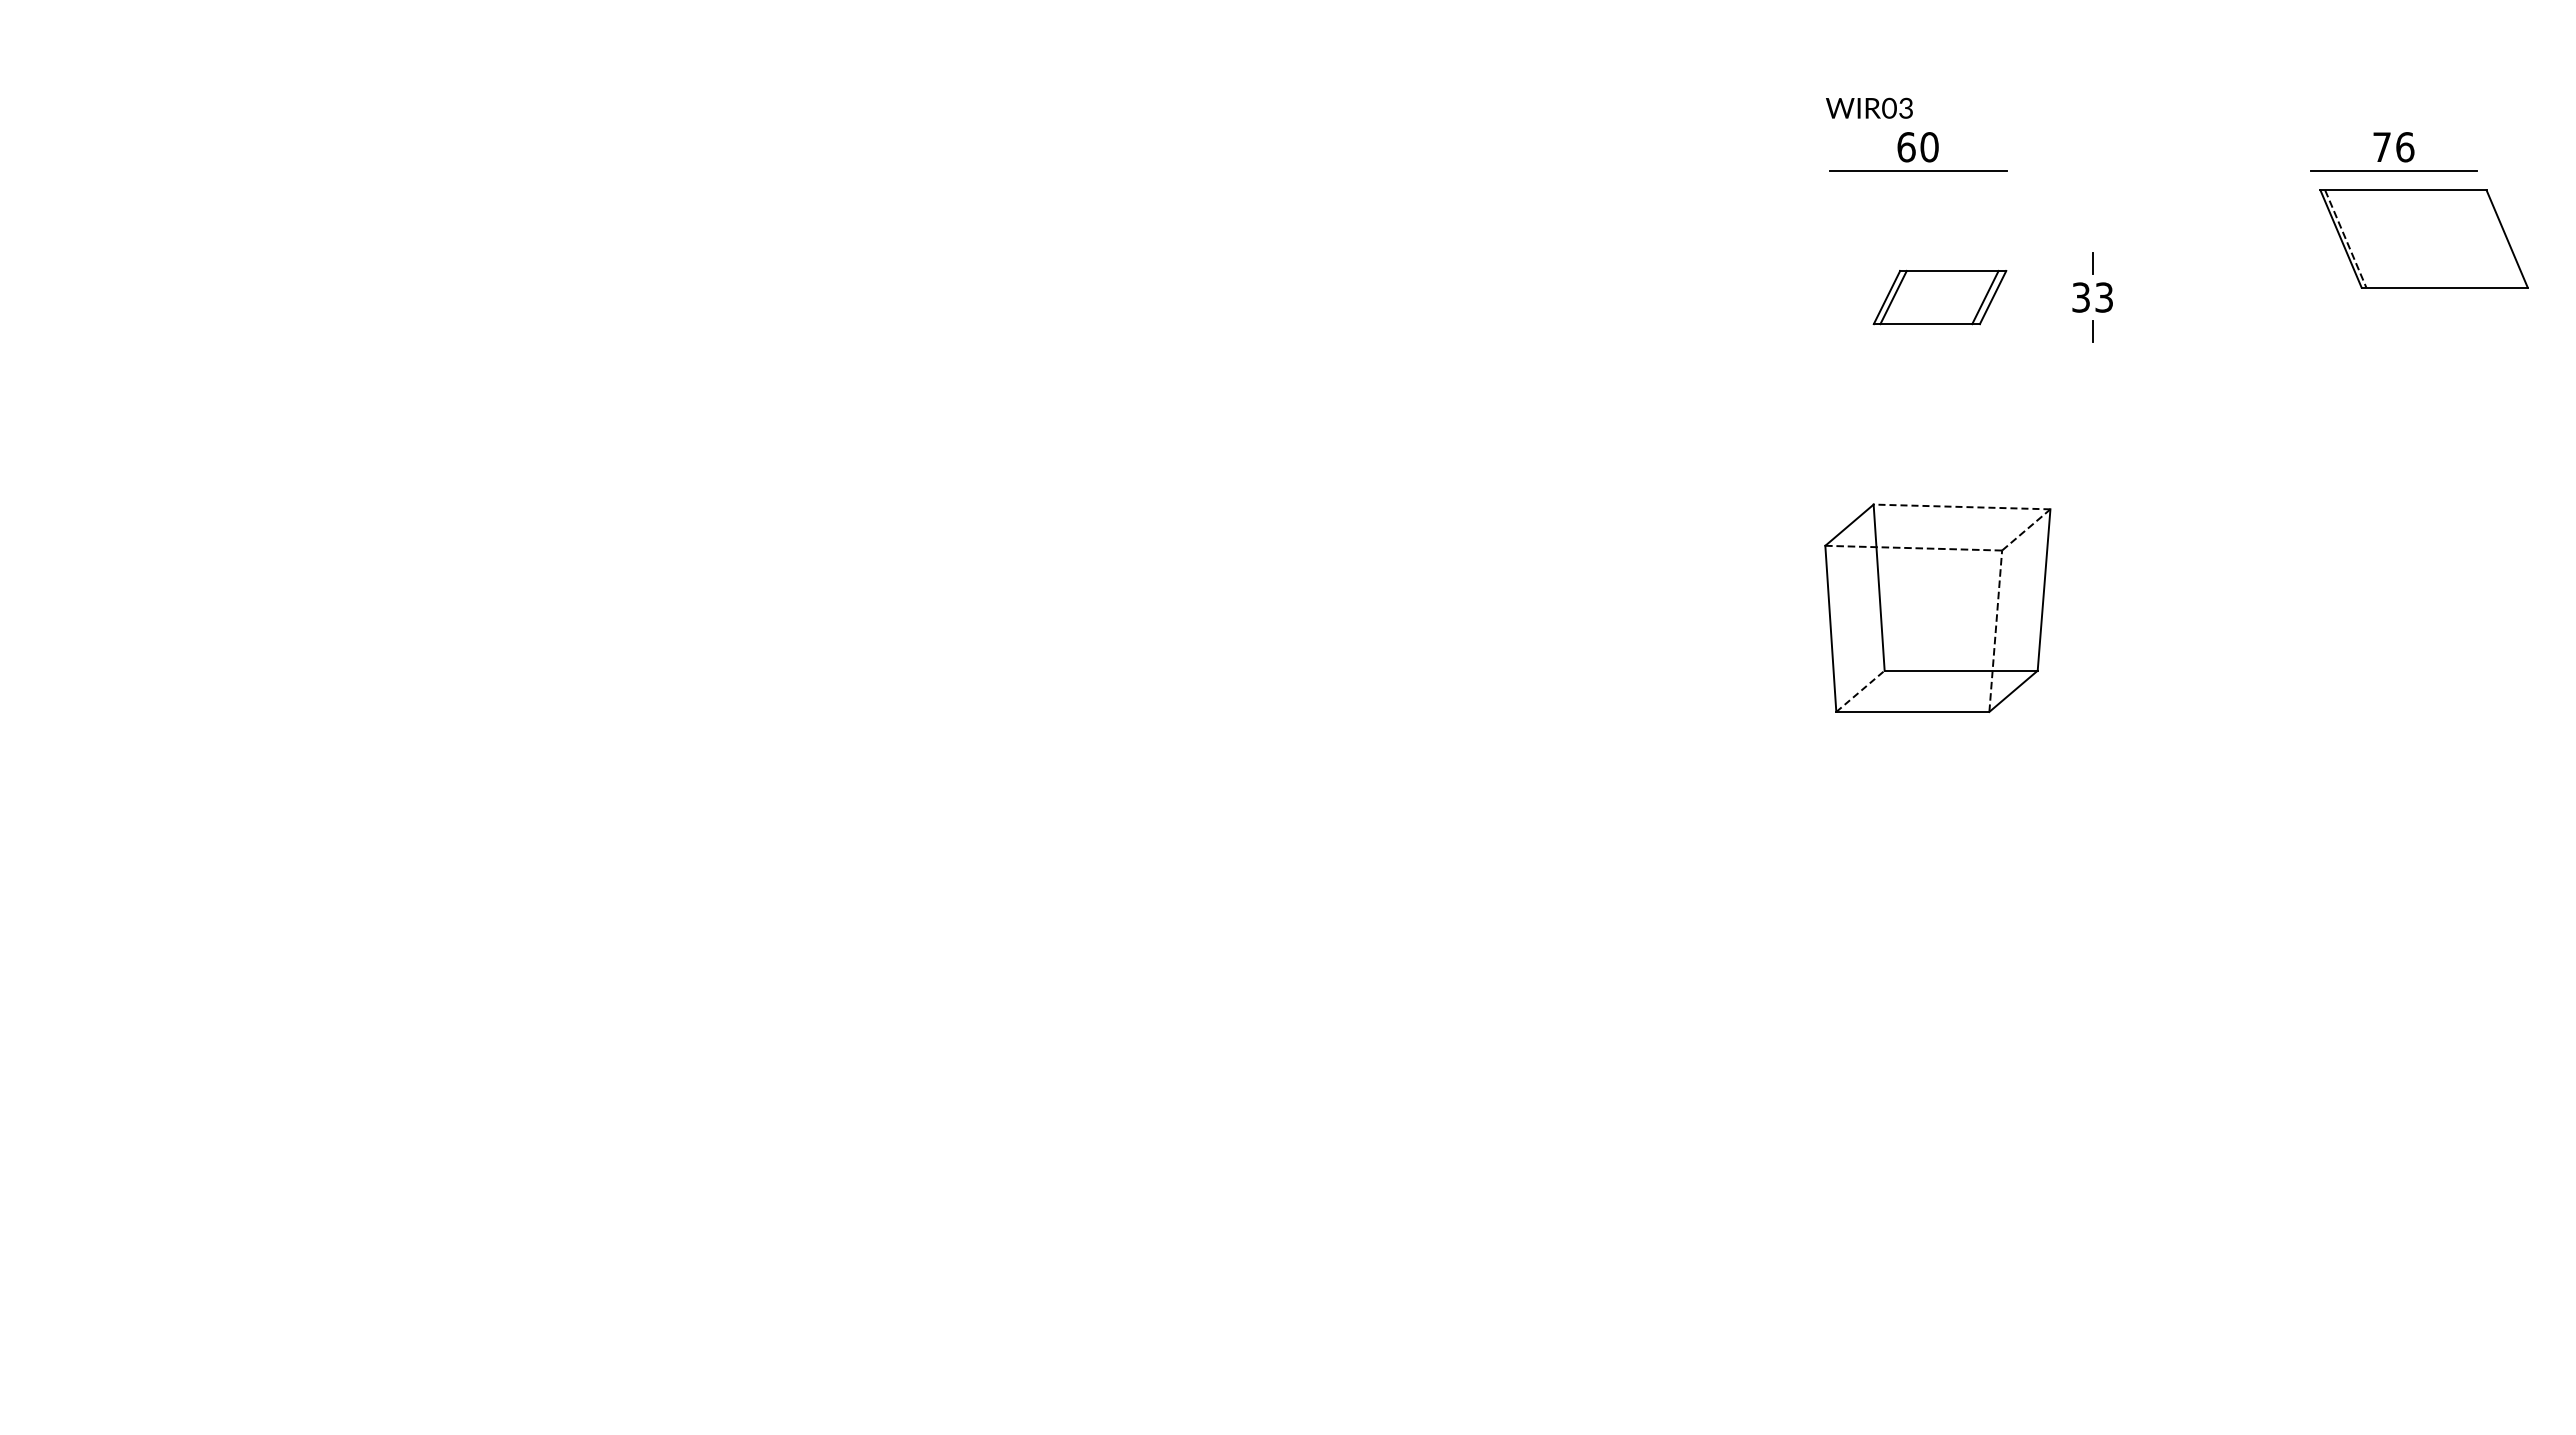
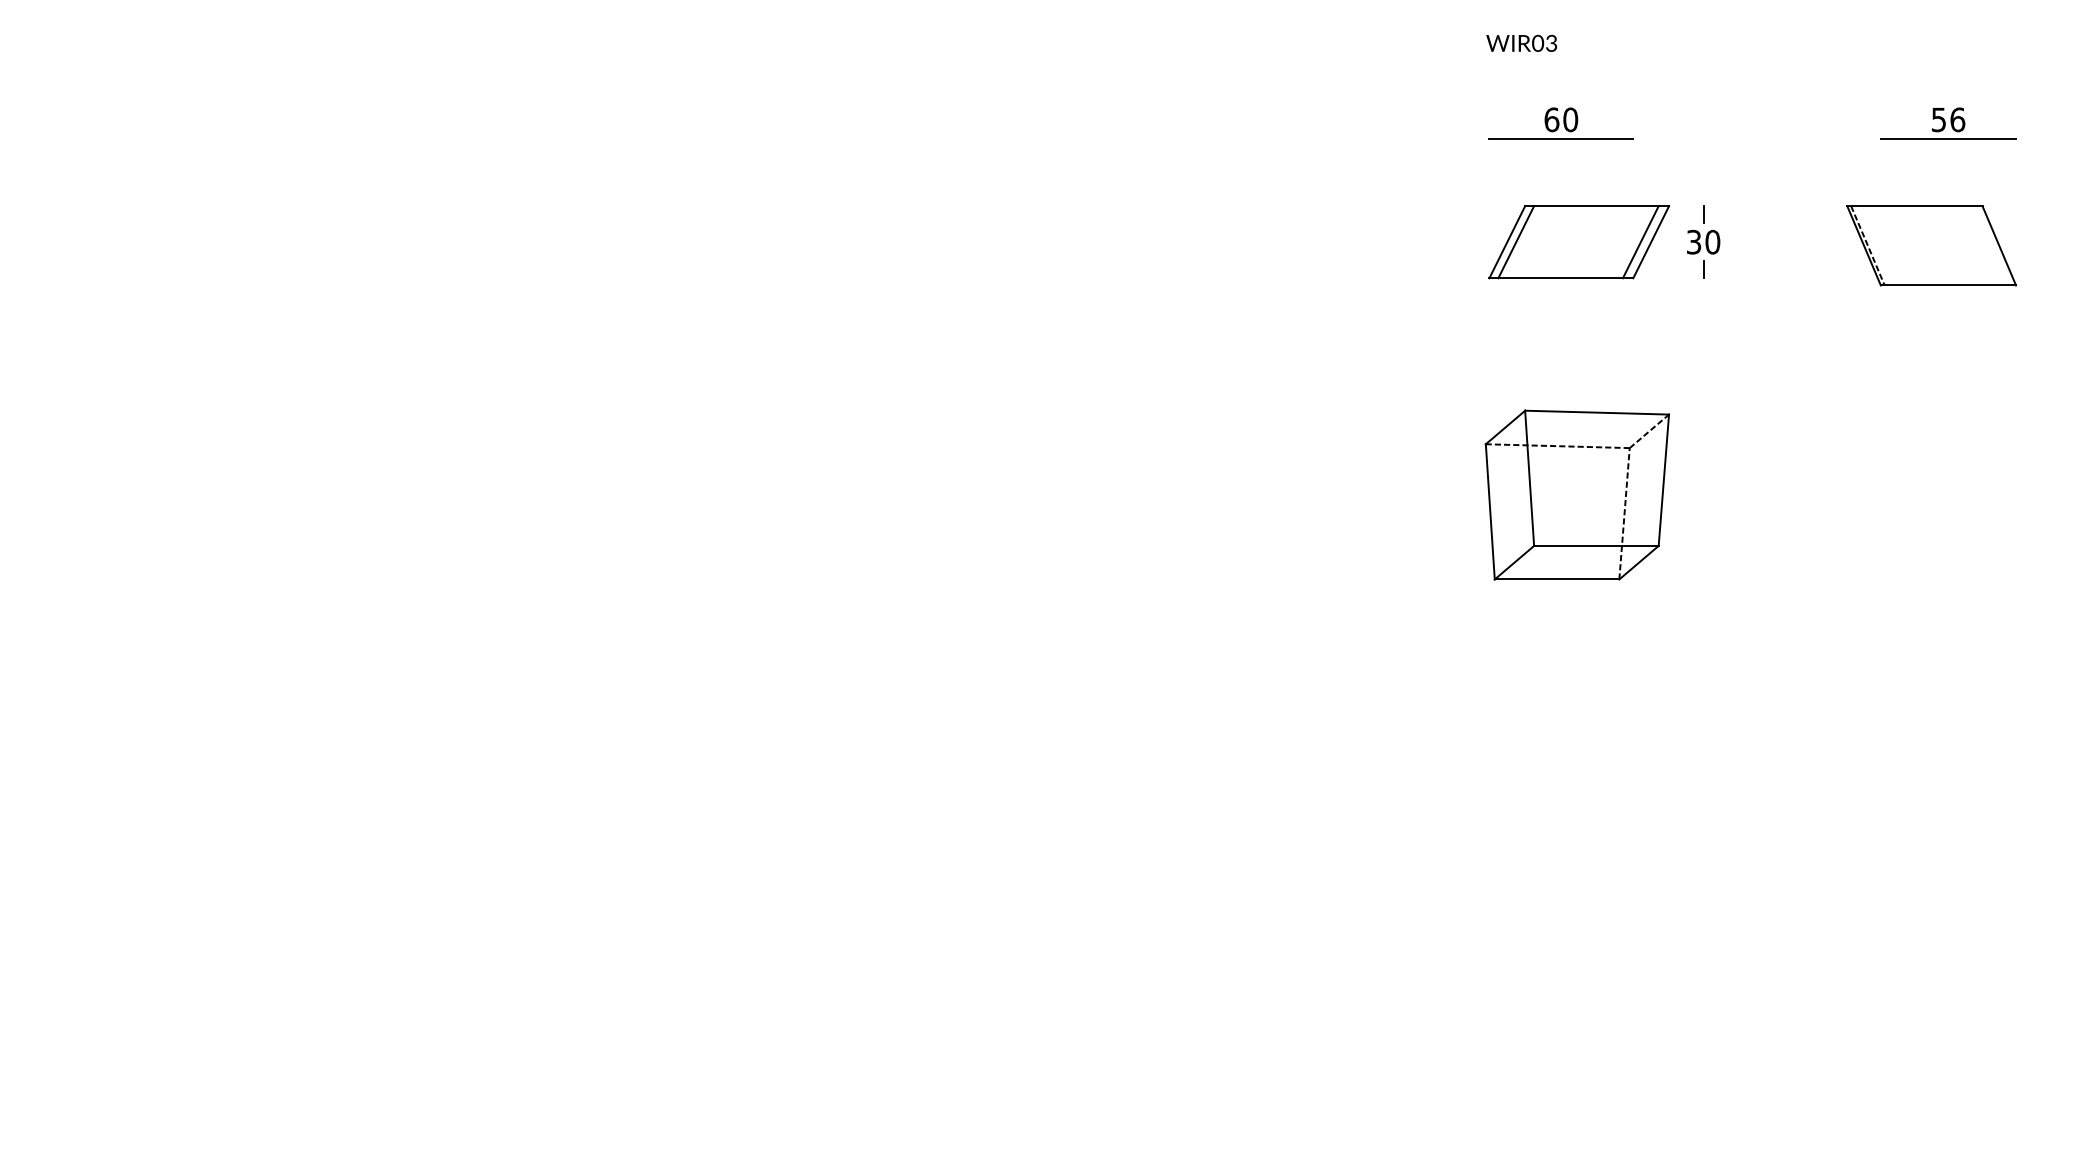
text: (1869, 107) -> (1521, 42), moved
text: (2381, 147) -> (1938, 120), 76 -> 56
part: (2423, 238) -> (1931, 245), moved
part: (1939, 297) -> (1578, 242), size x1.67
text: (2104, 297) -> (1713, 242), 33 -> 30
line: (1961, 506) -> (1596, 412), dashed -> solid
line: (1860, 691) -> (1514, 562), dashed -> solid

